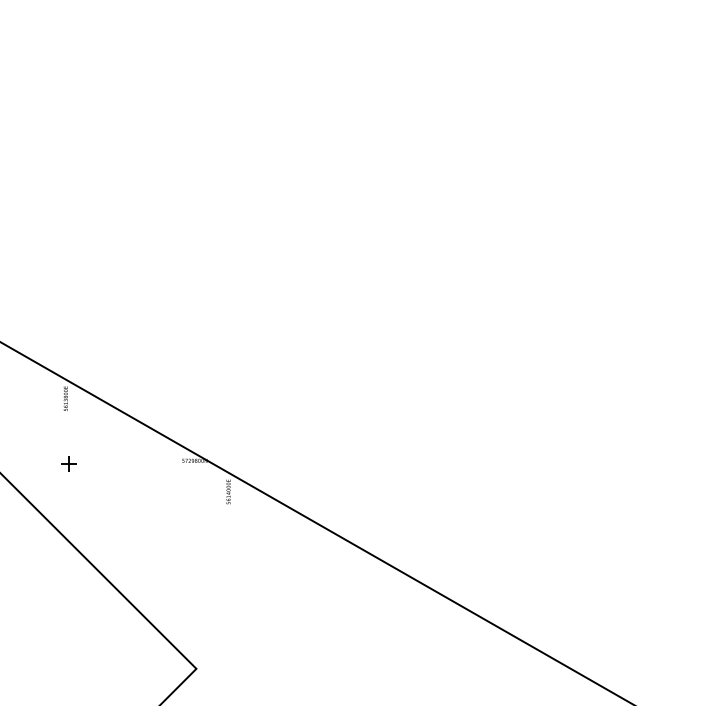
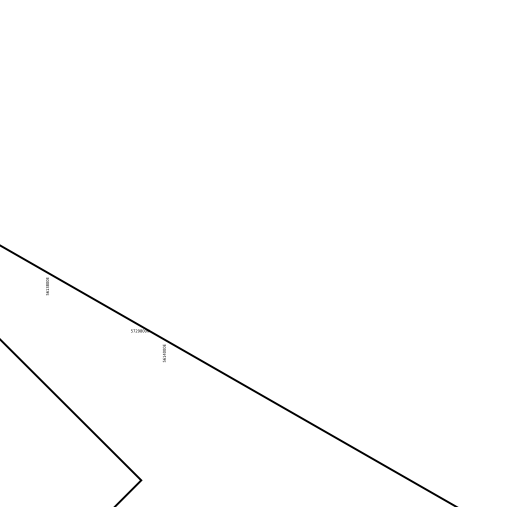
part: (68, 462) -> (49, 332), removed

